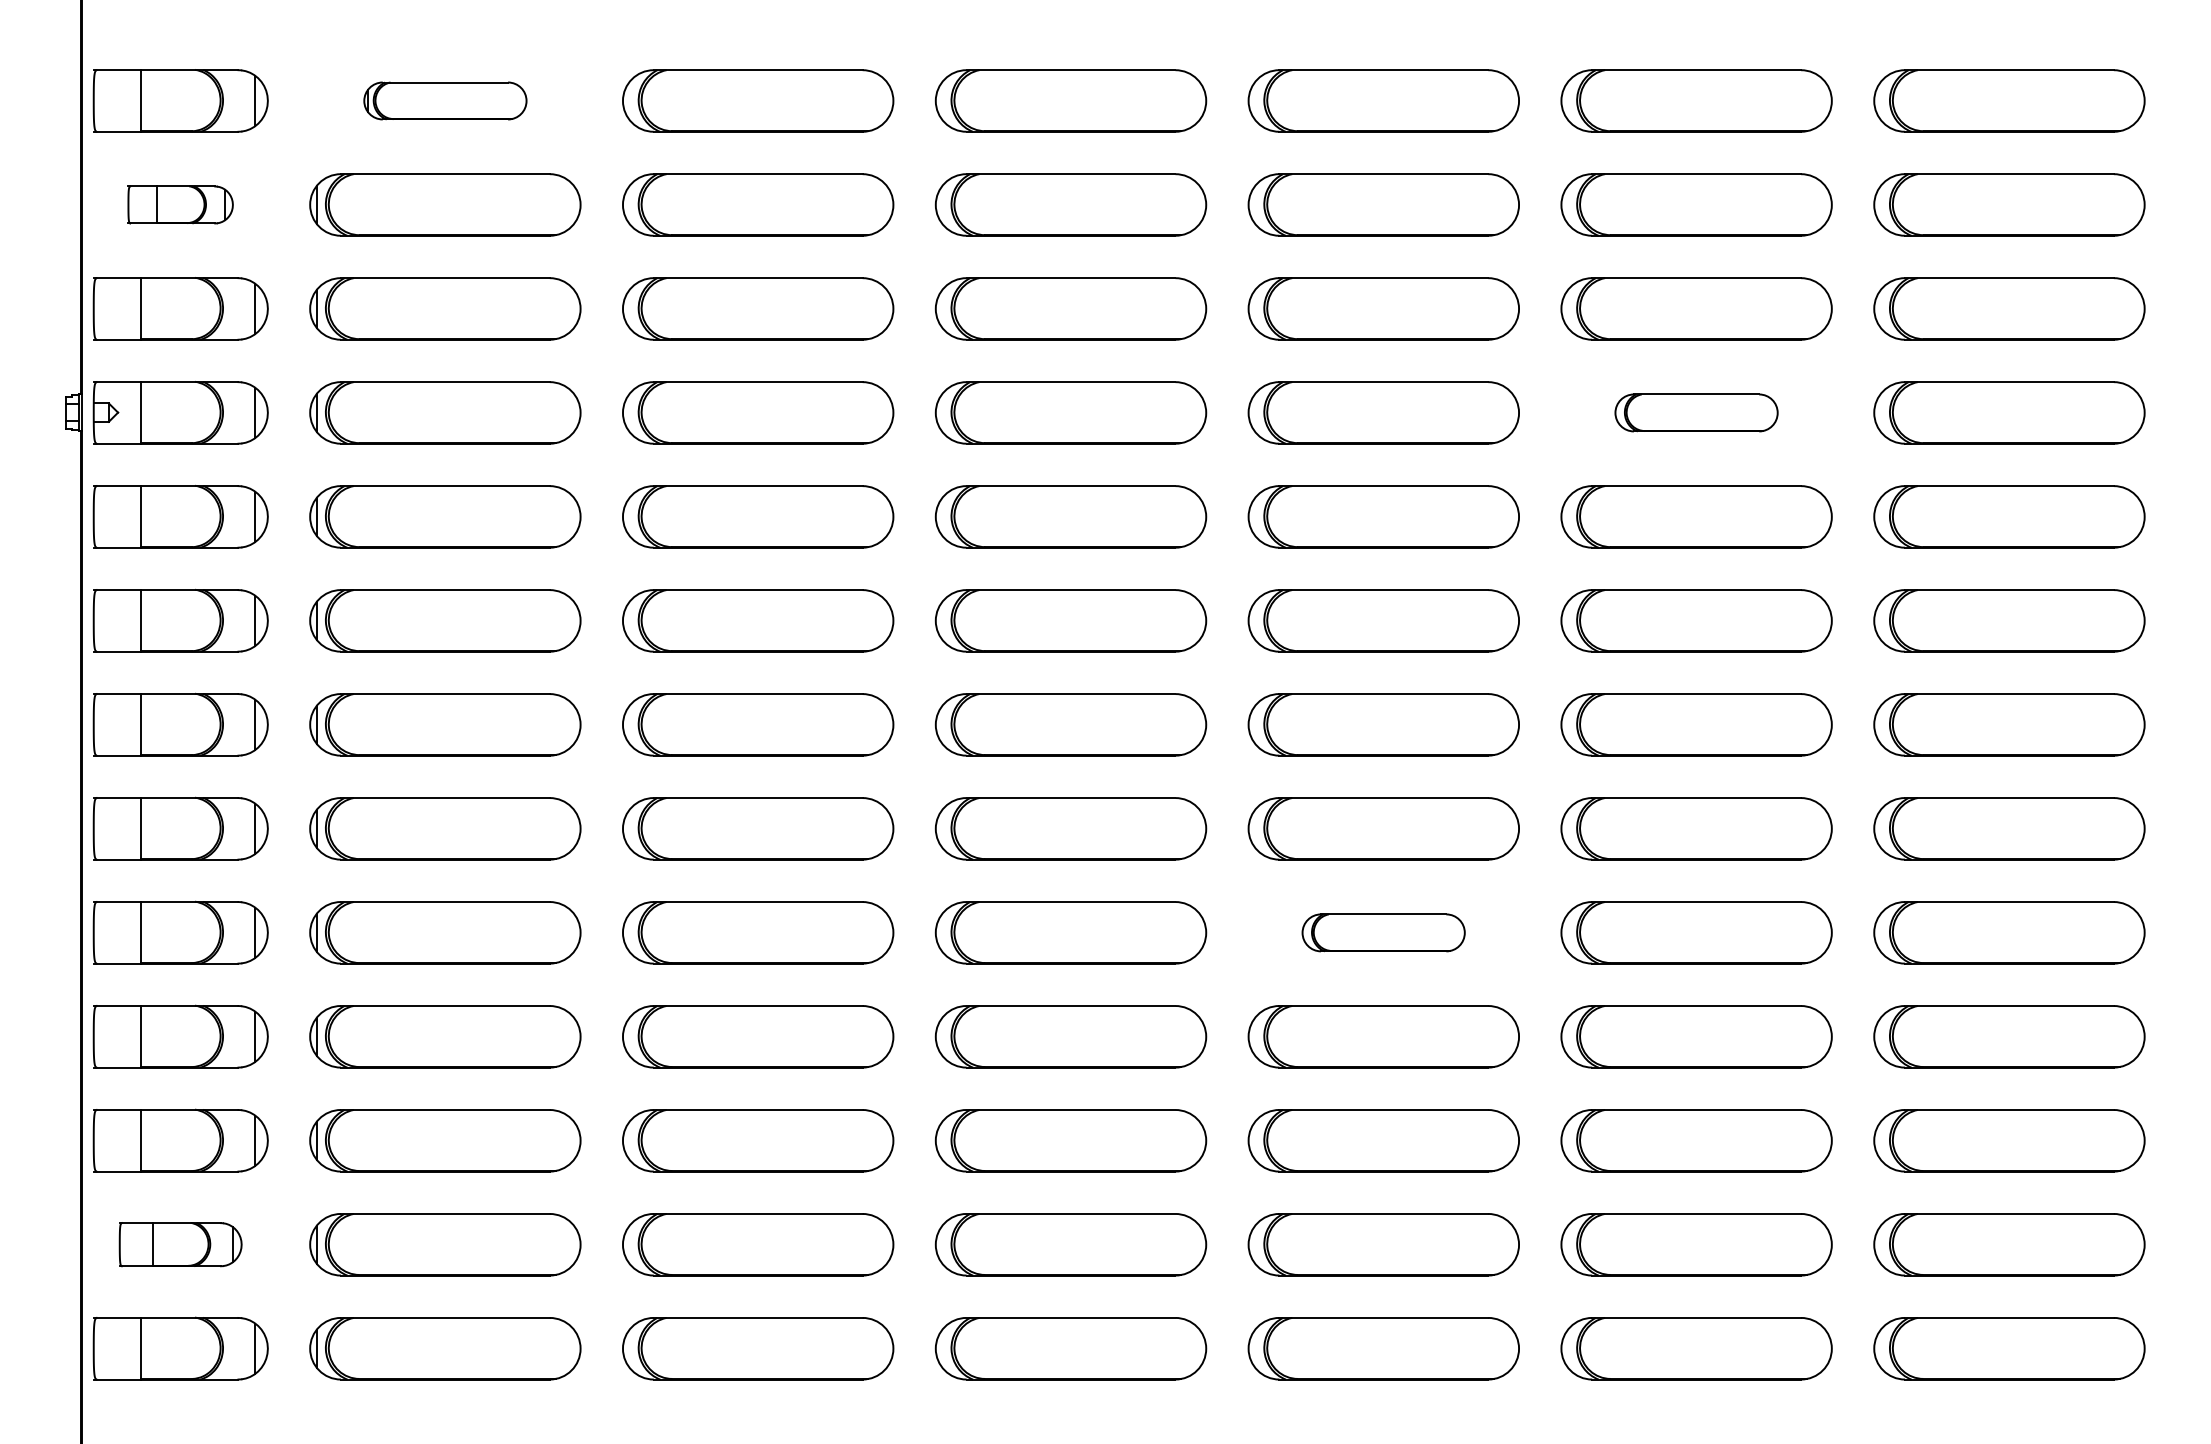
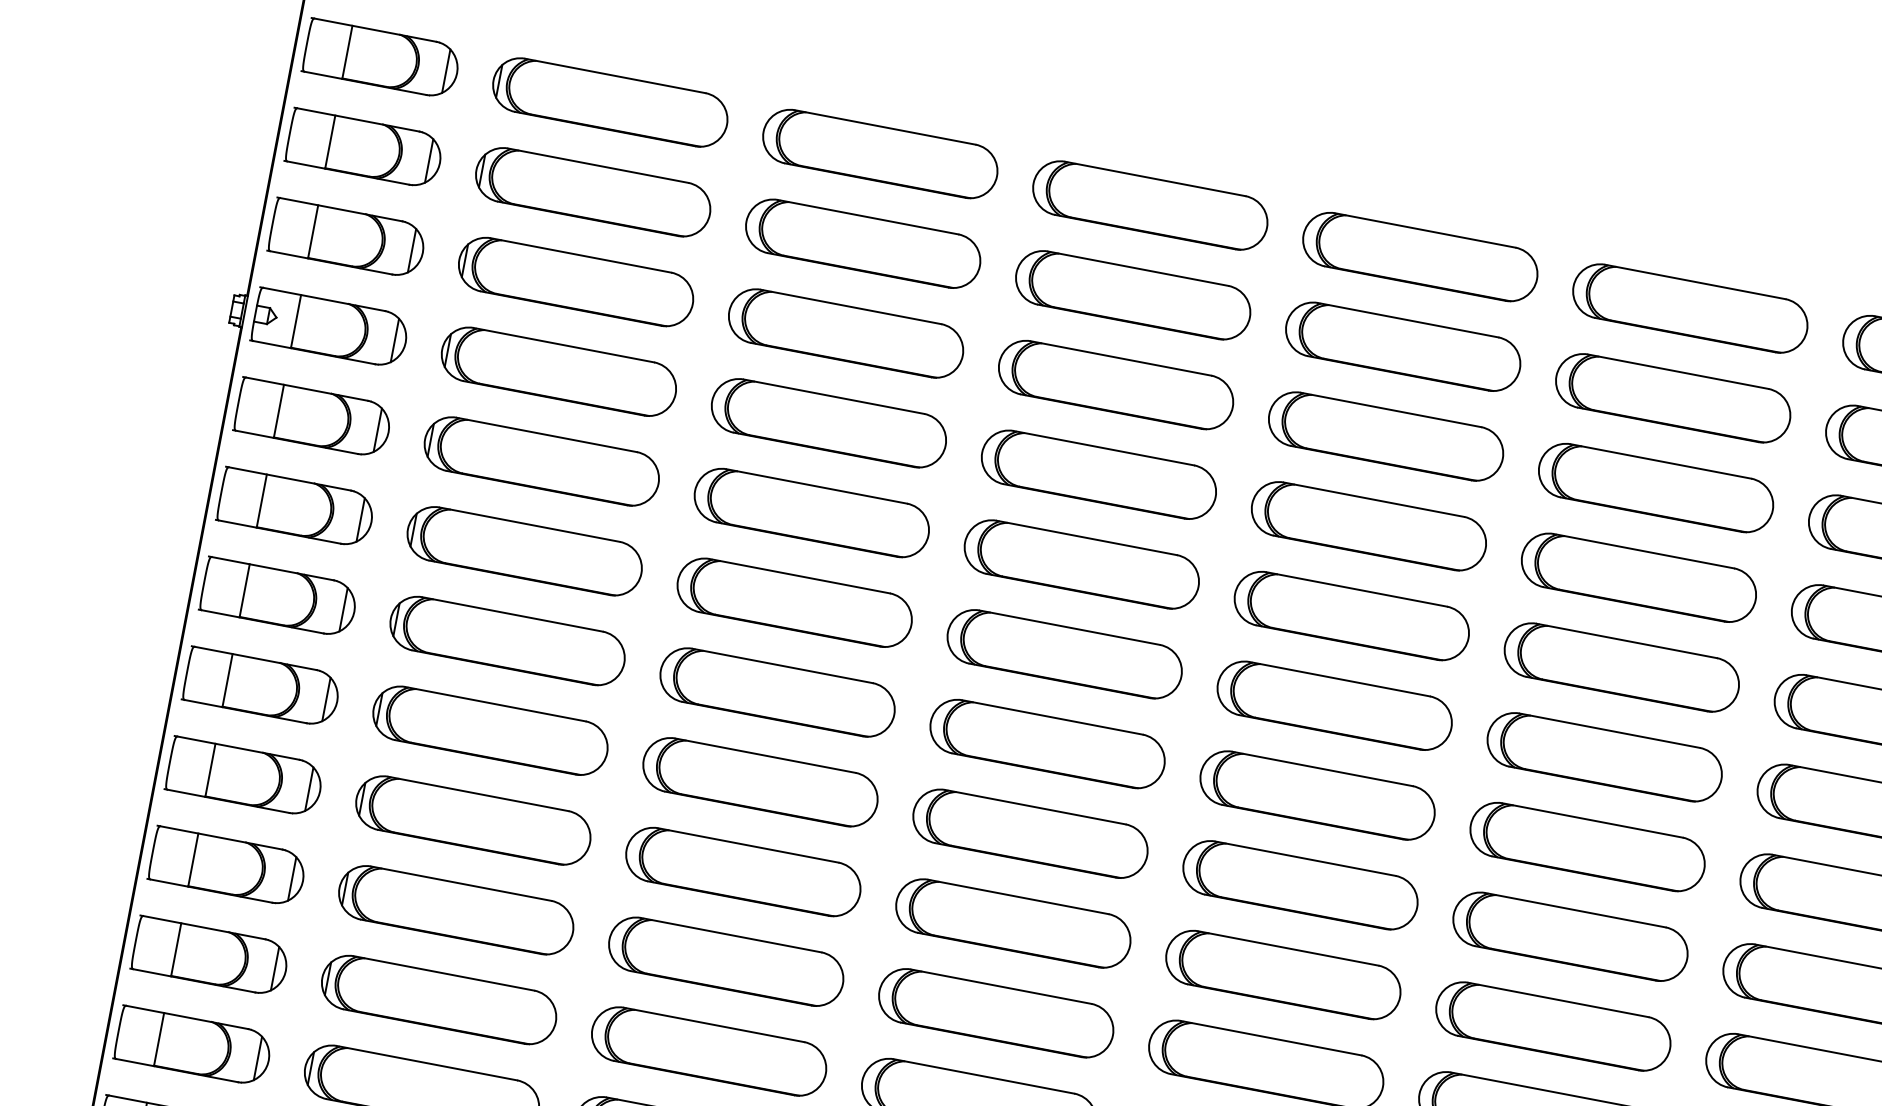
part: (445, 100) -> (610, 102), size x1.67
part: (180, 204) -> (364, 148), size x1.67
part: (1696, 412) -> (1638, 577), size x1.67
part: (1383, 932) -> (1283, 974), size x1.67
part: (180, 1244) -> (193, 1045), size x1.43

